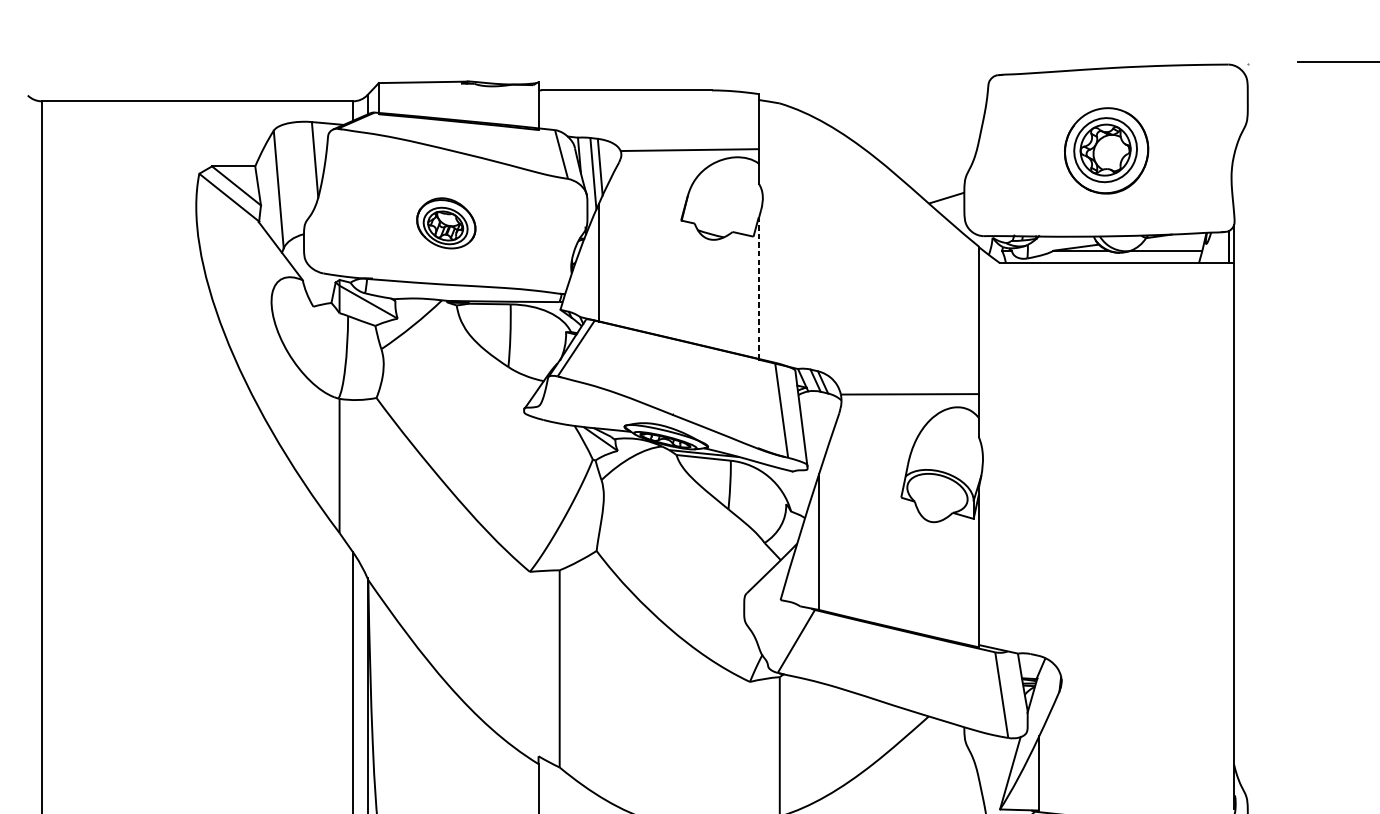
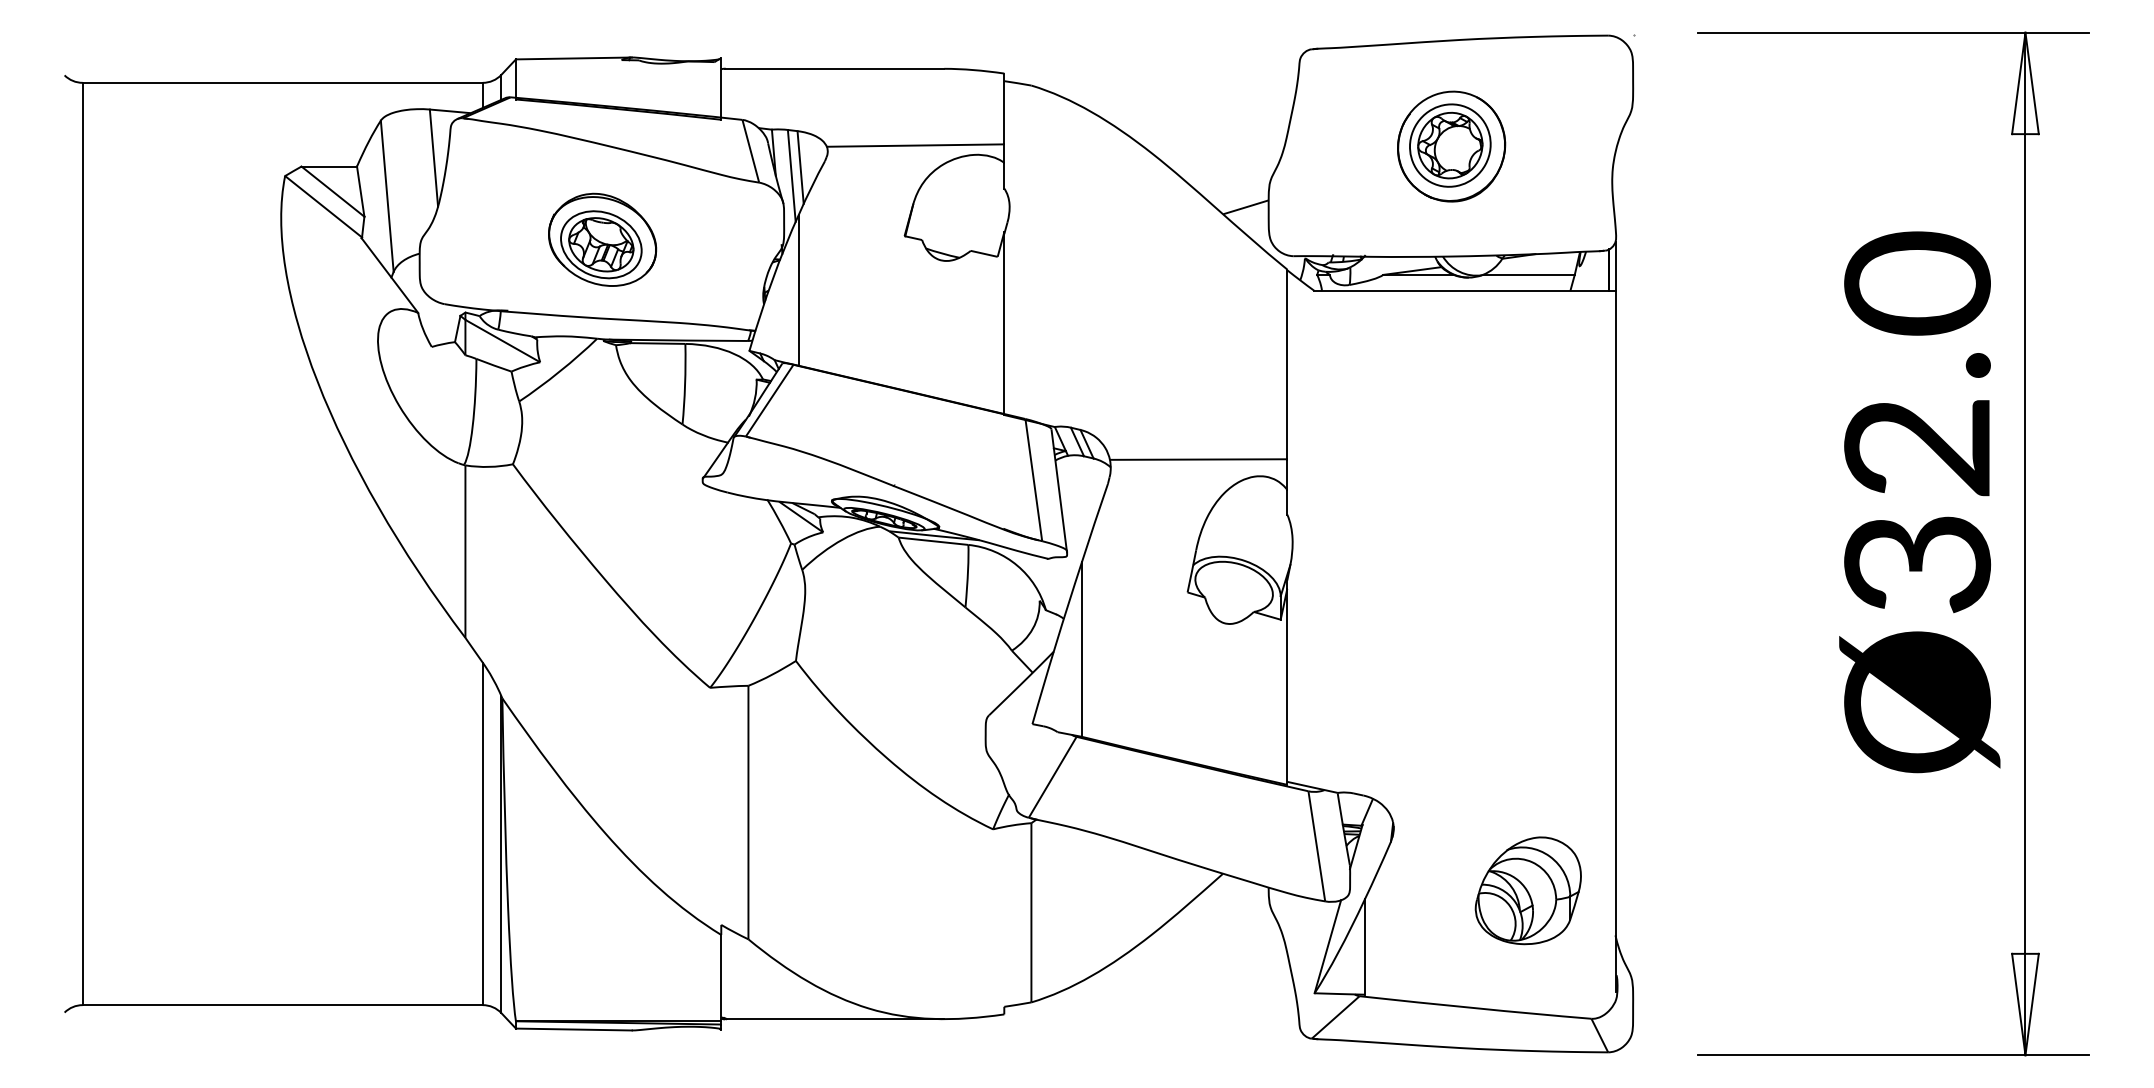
part: (446, 223) -> (602, 239), size x1.43
line: (758, 287) -> (1004, 322), dashed -> solid
part: (1165, 729) -> (1527, 890), added

